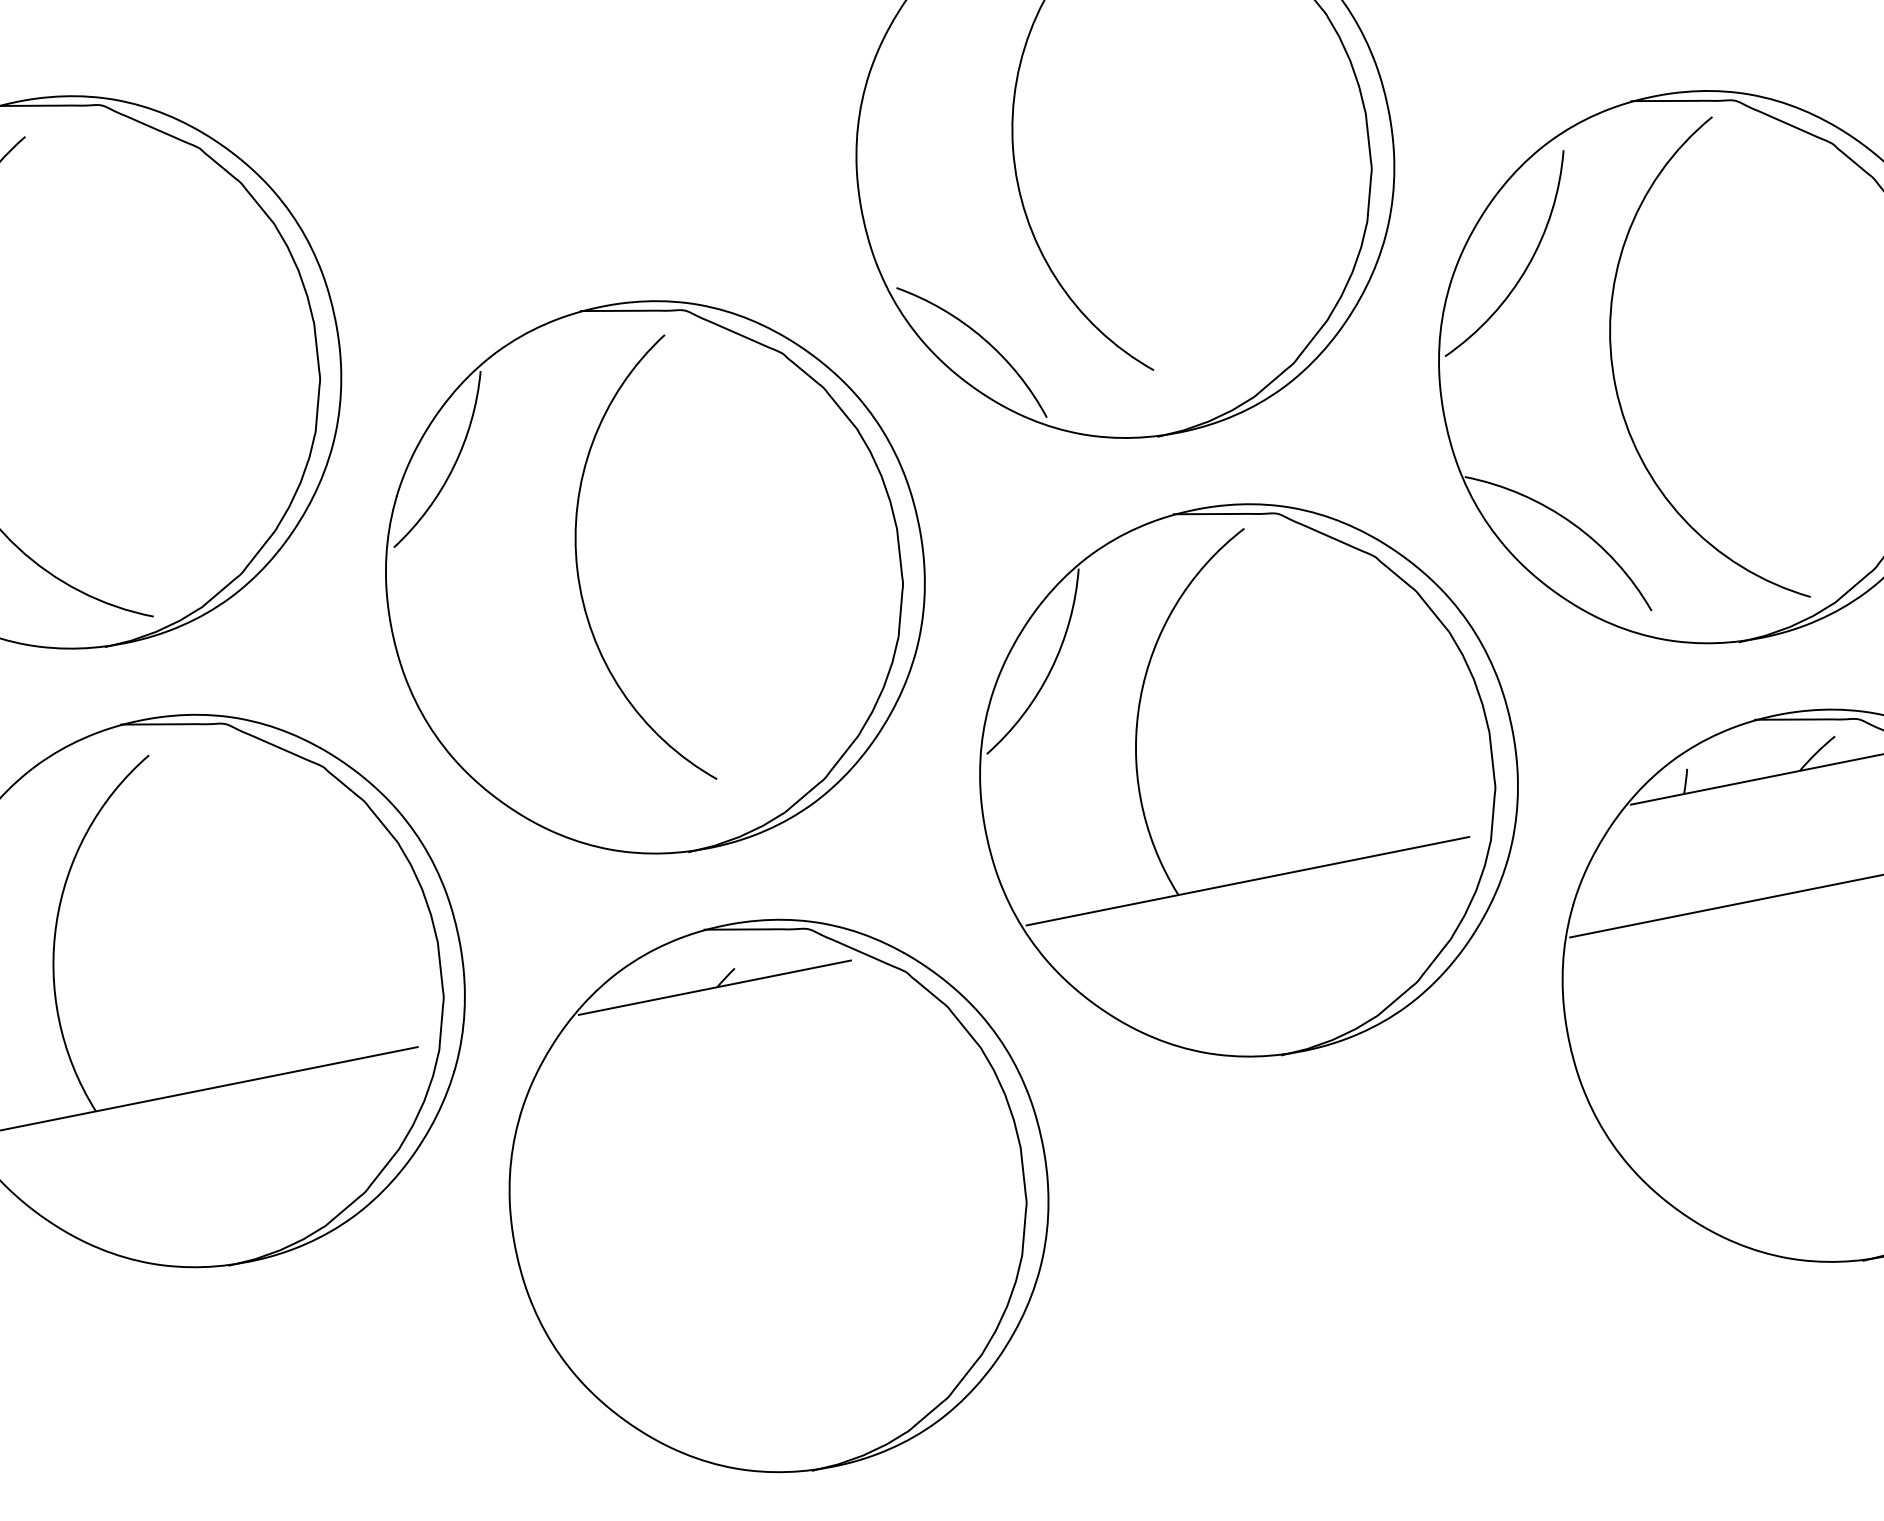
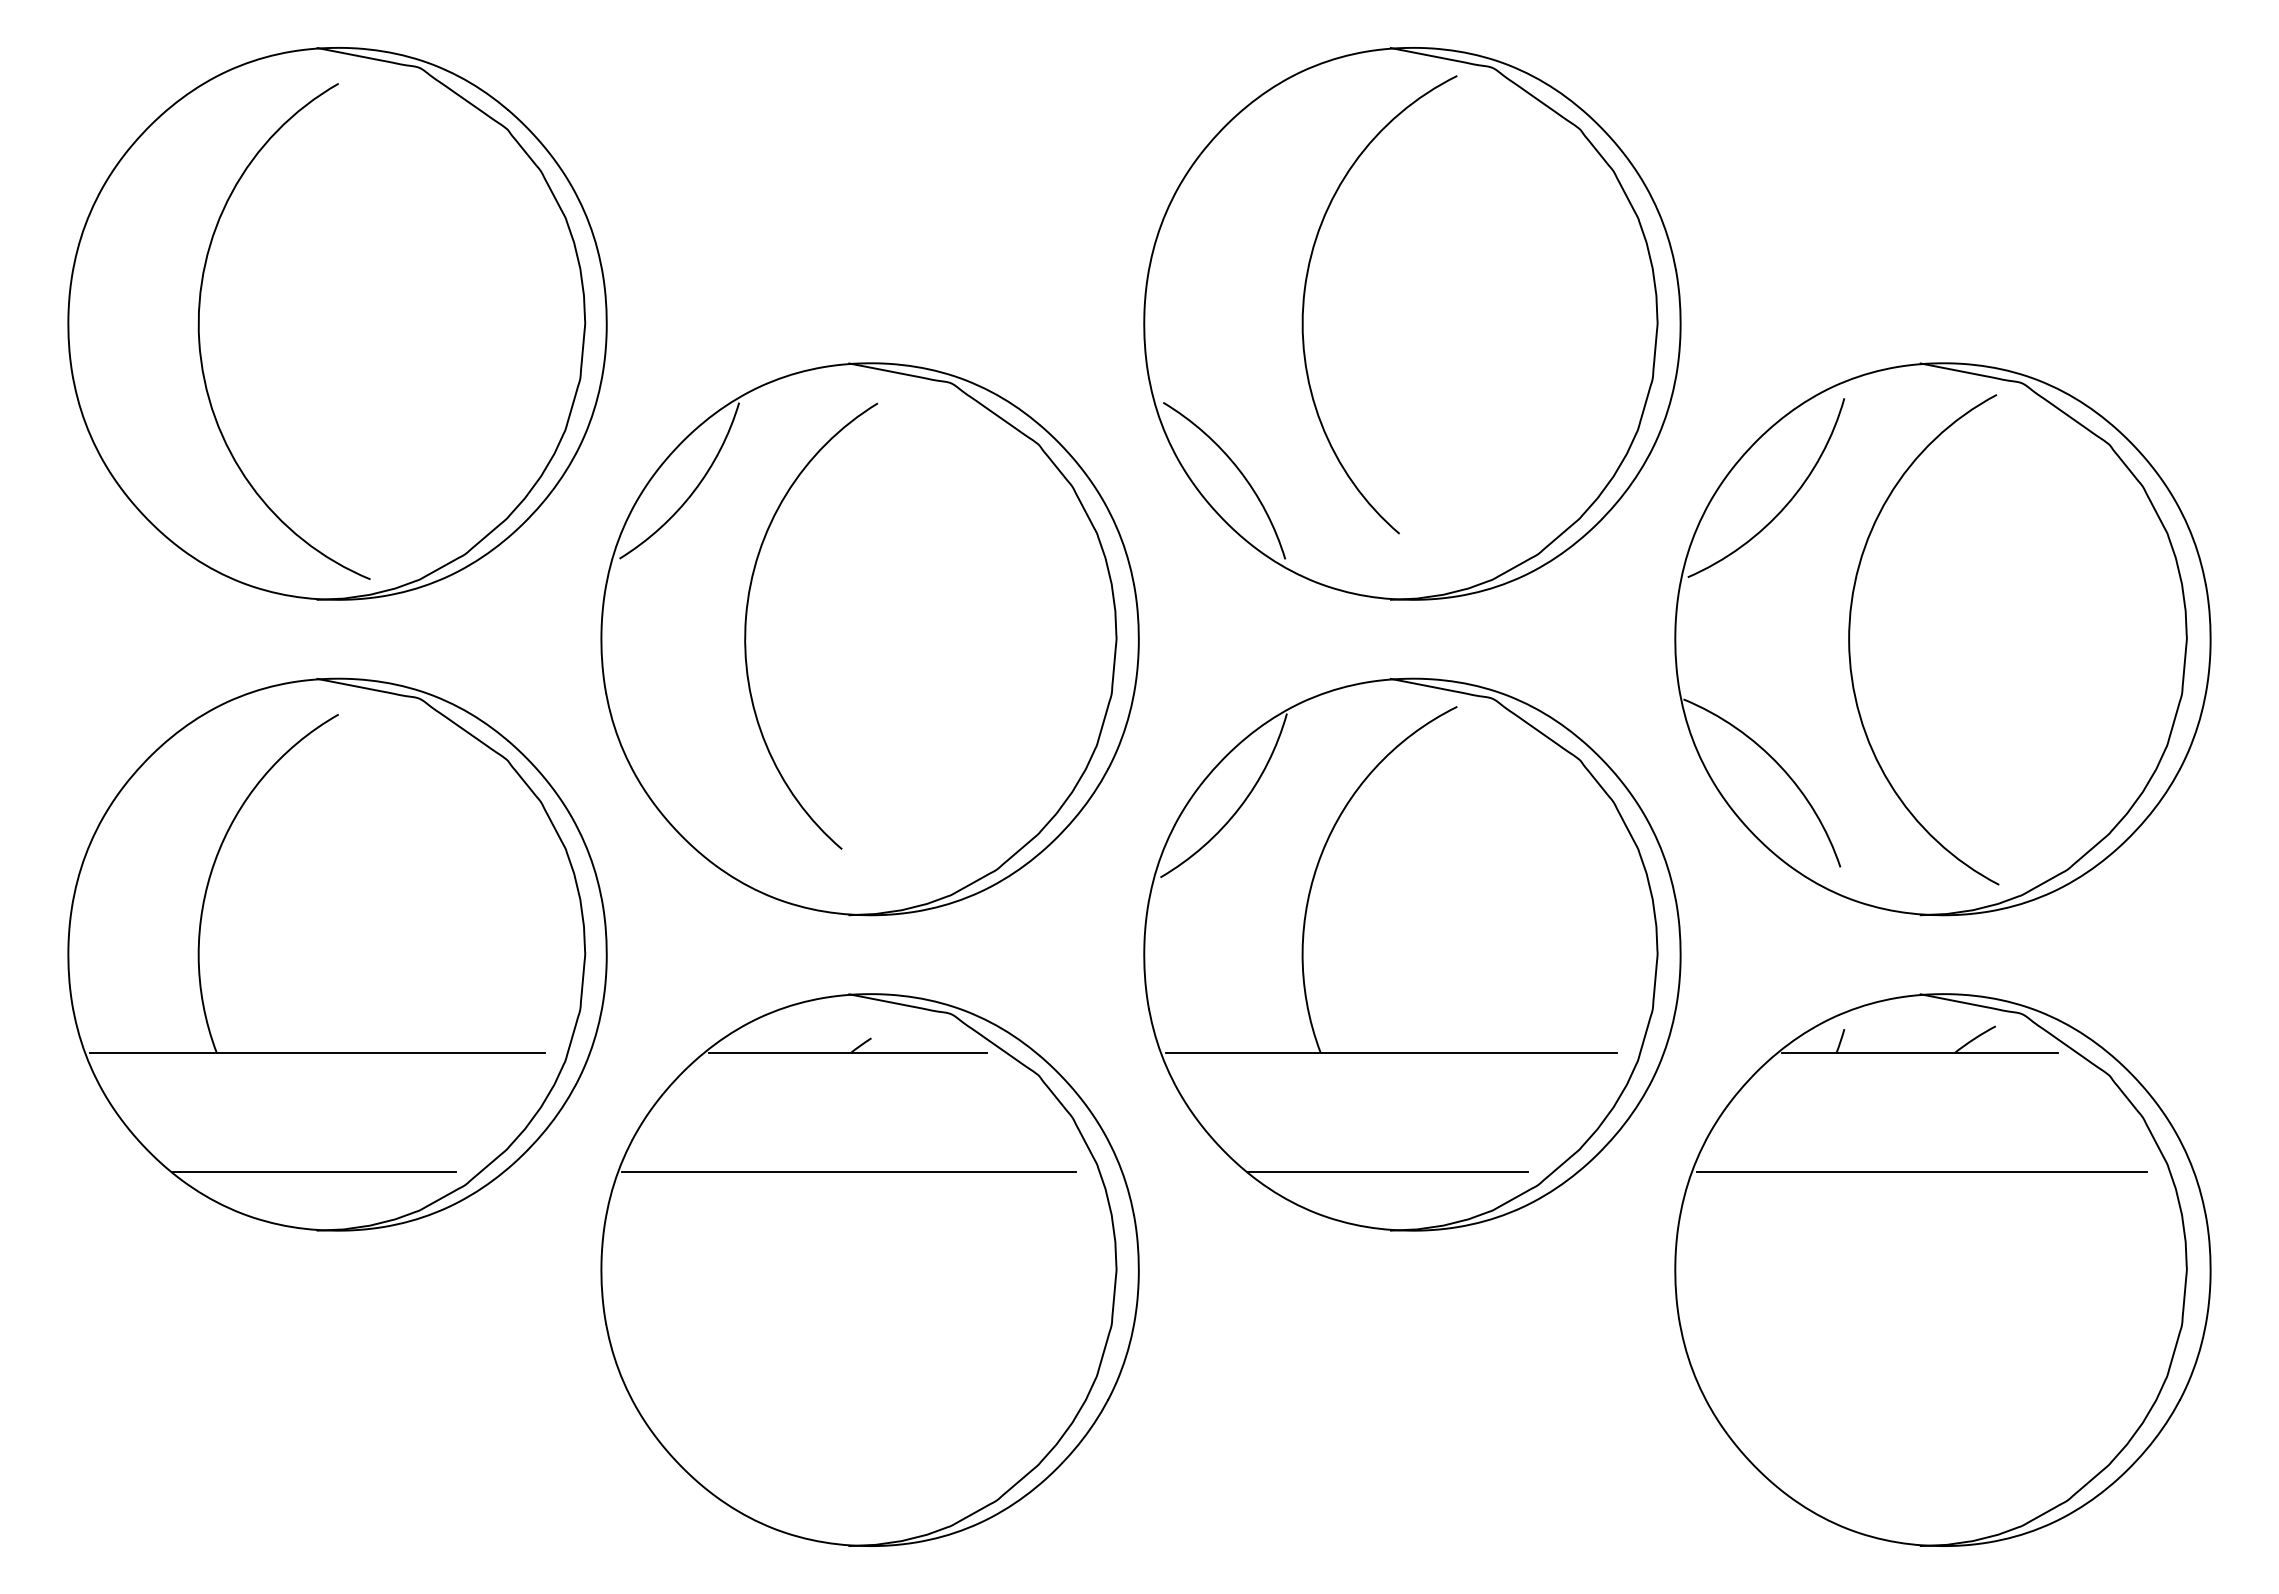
arc: (578, 568) -> (747, 615), moved
line: (1267, 997) -> (1387, 1171), added
line: (739, 1103) -> (849, 1171), added
line: (213, 1208) -> (313, 1171), added

